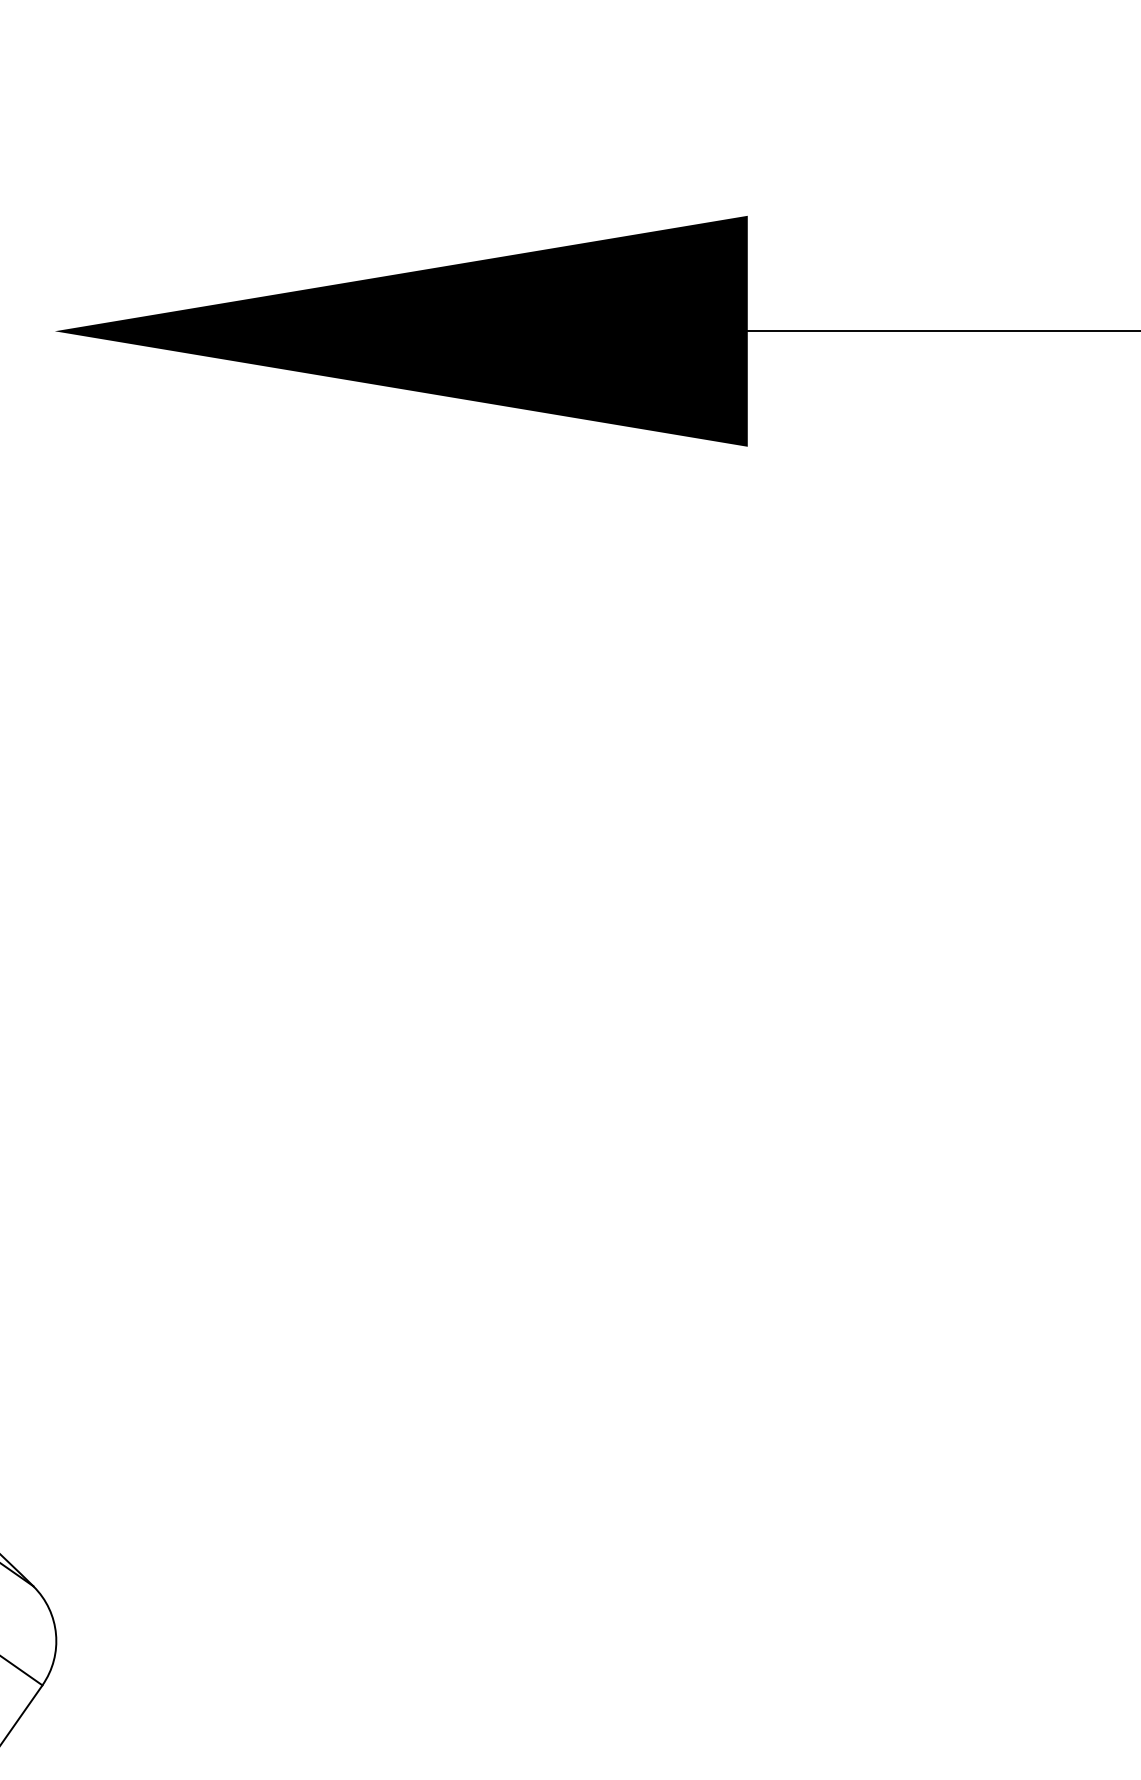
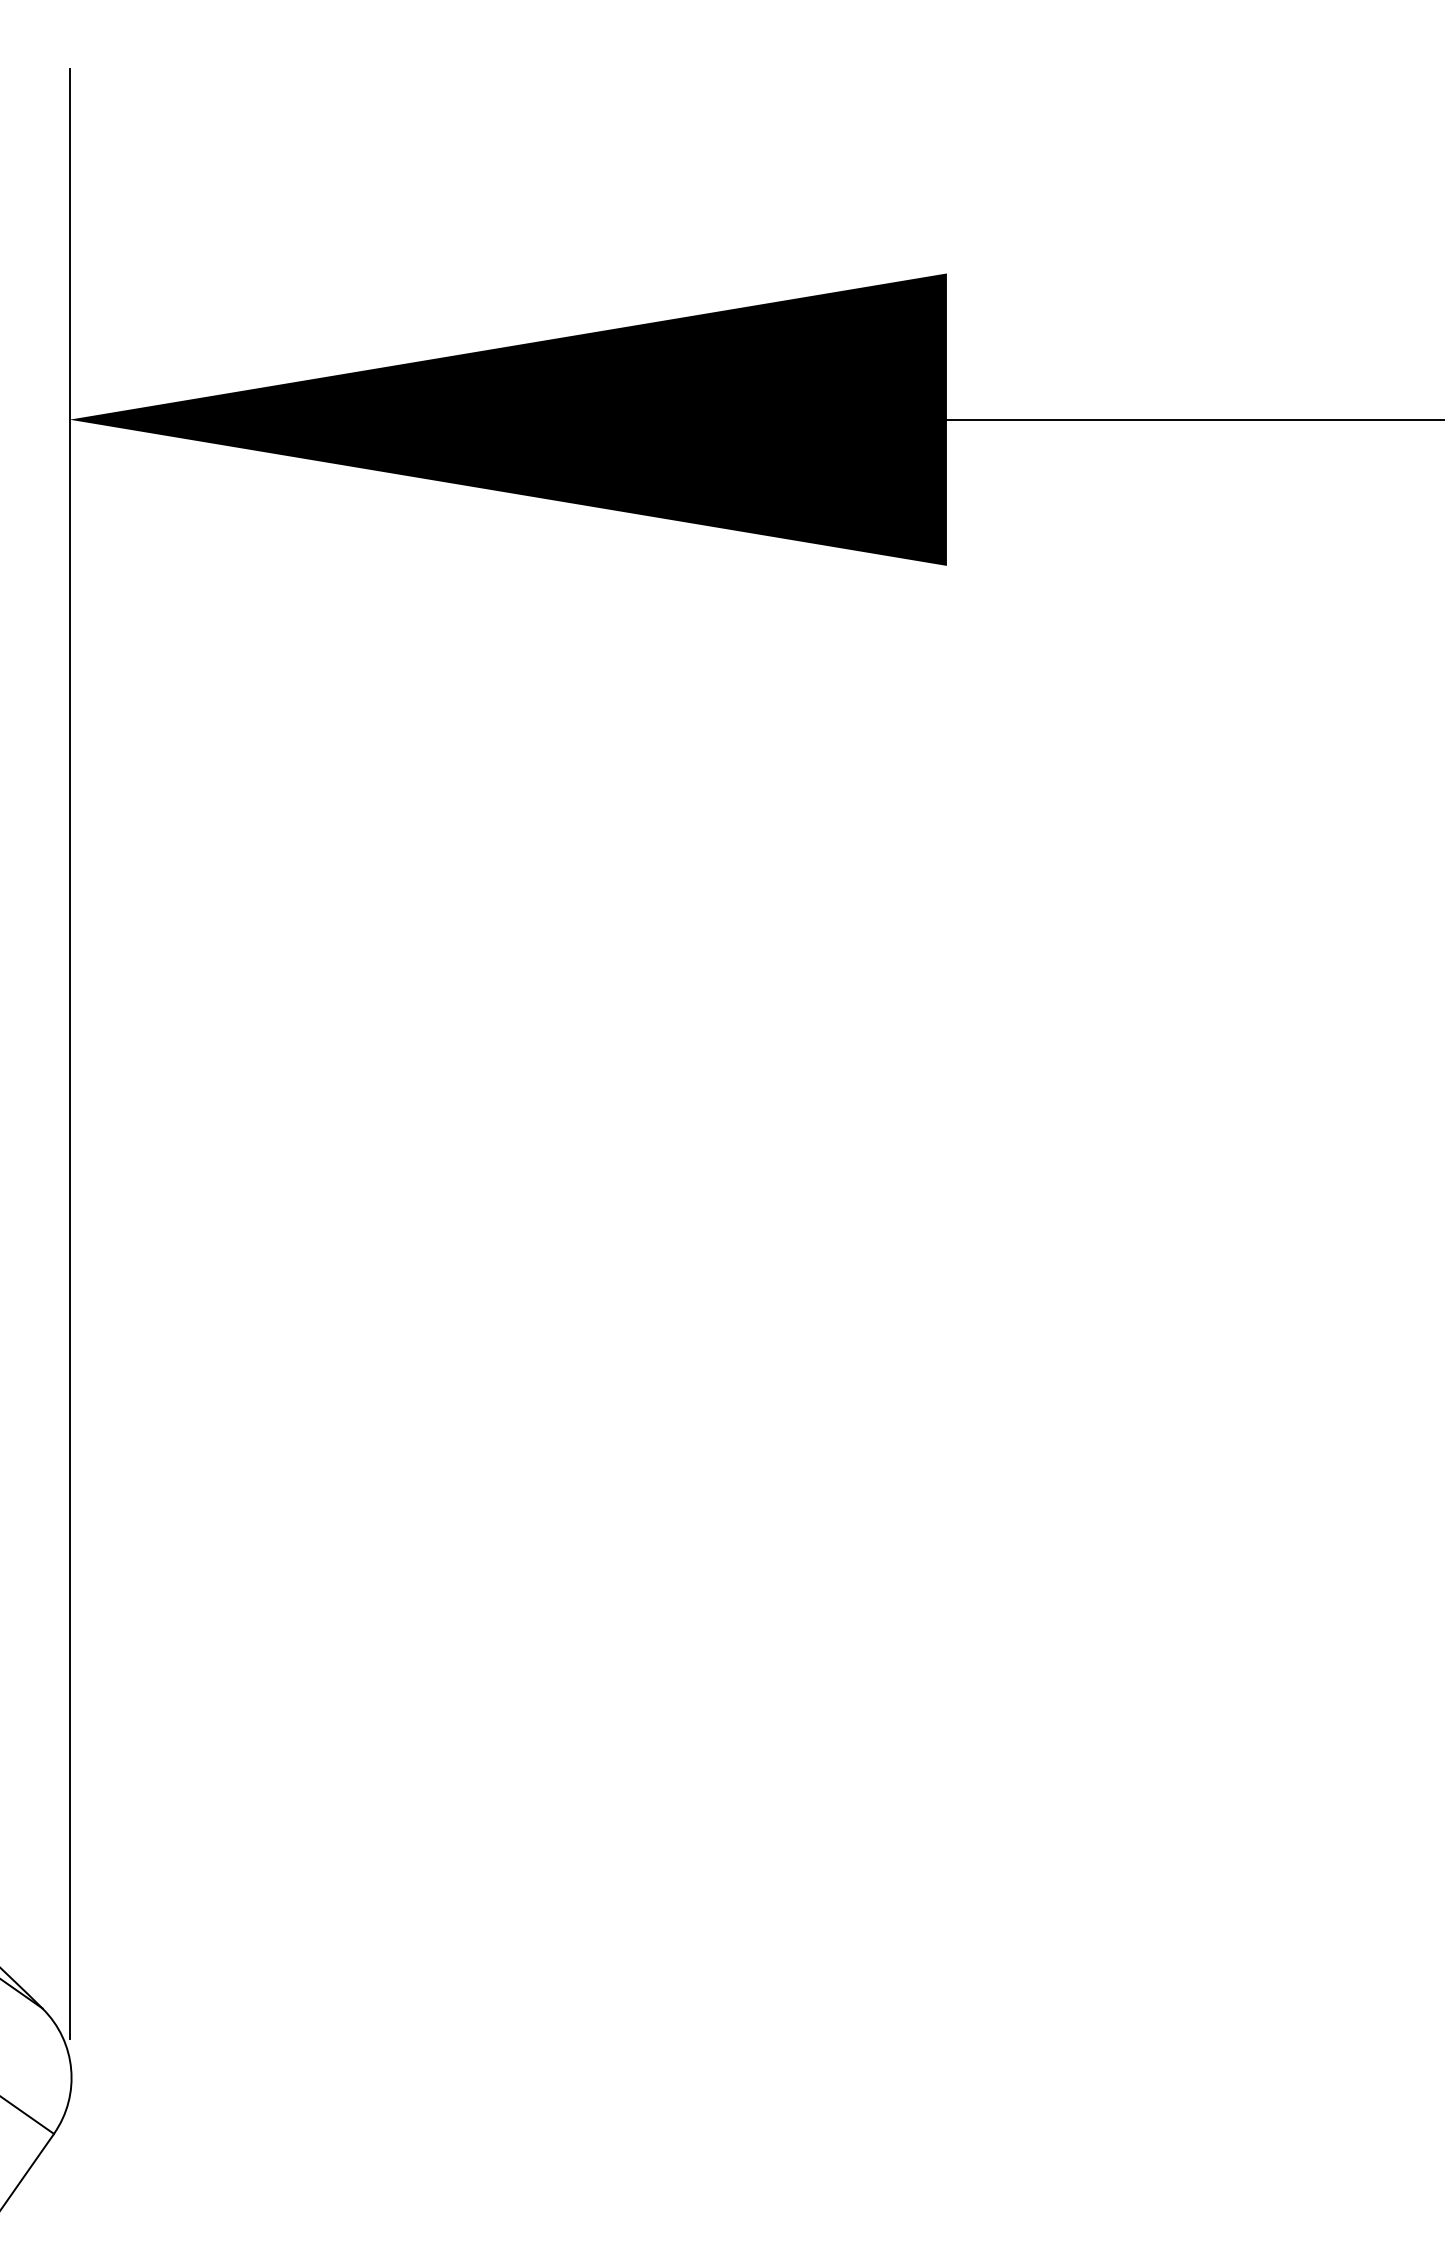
line: (54, 832) -> (69, 1054), added

